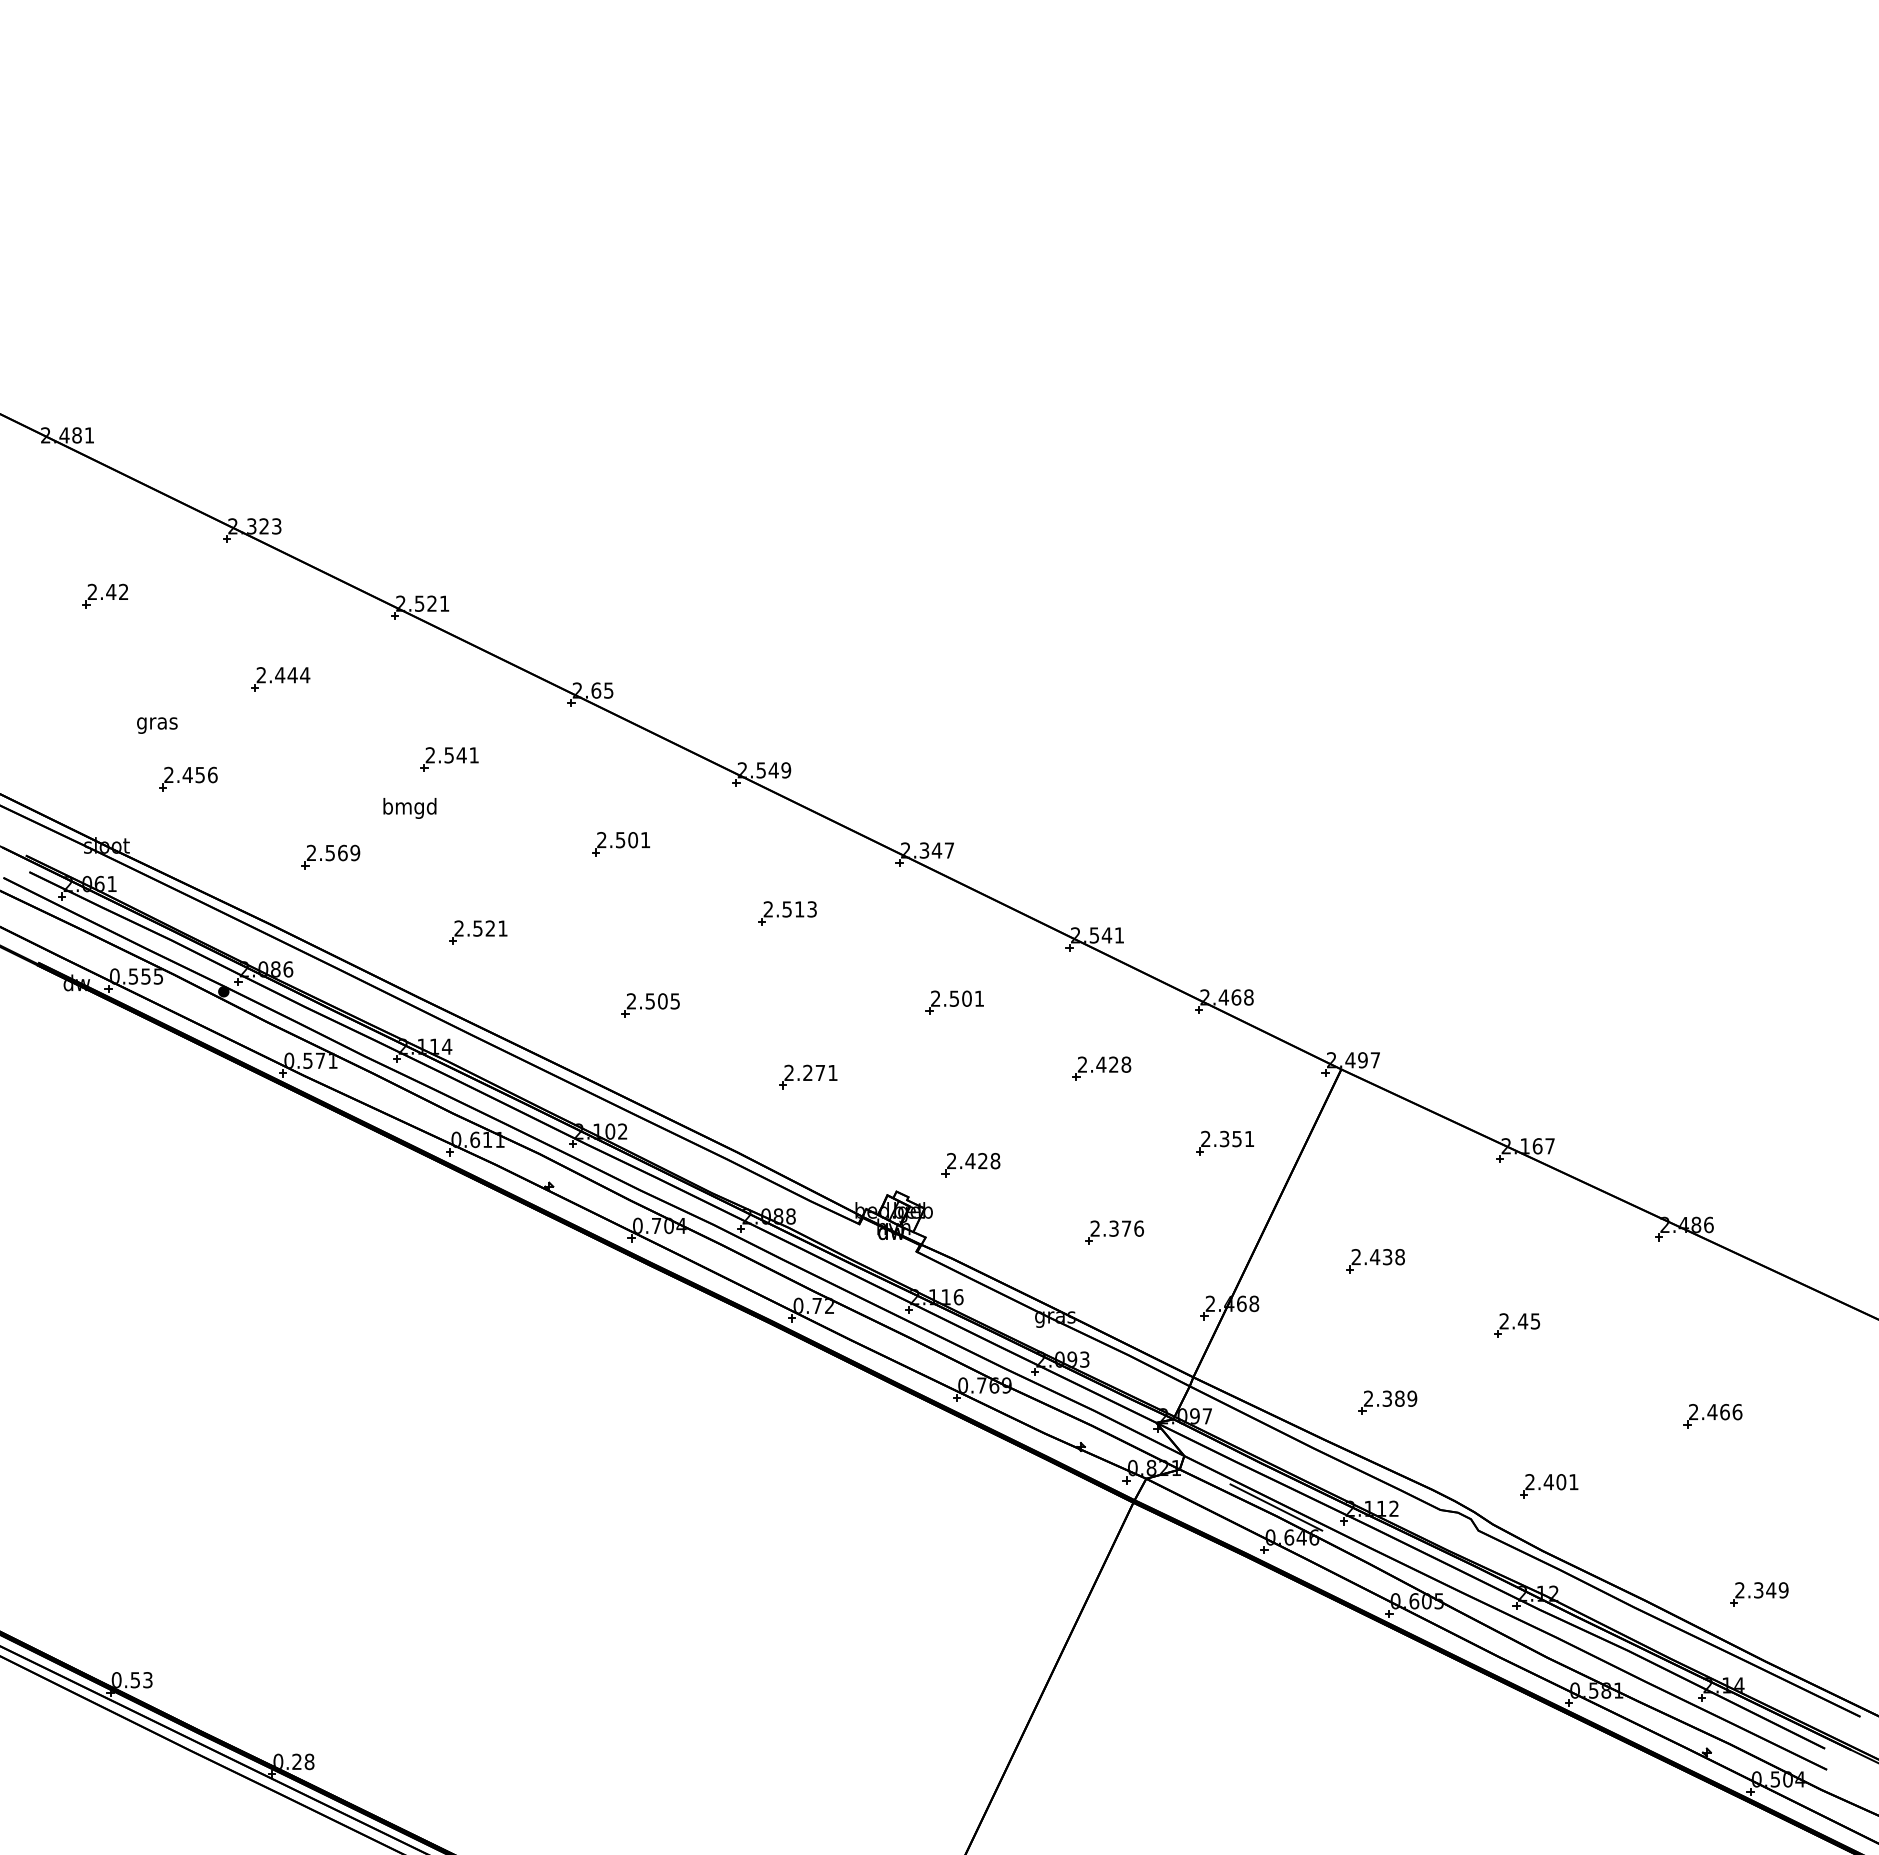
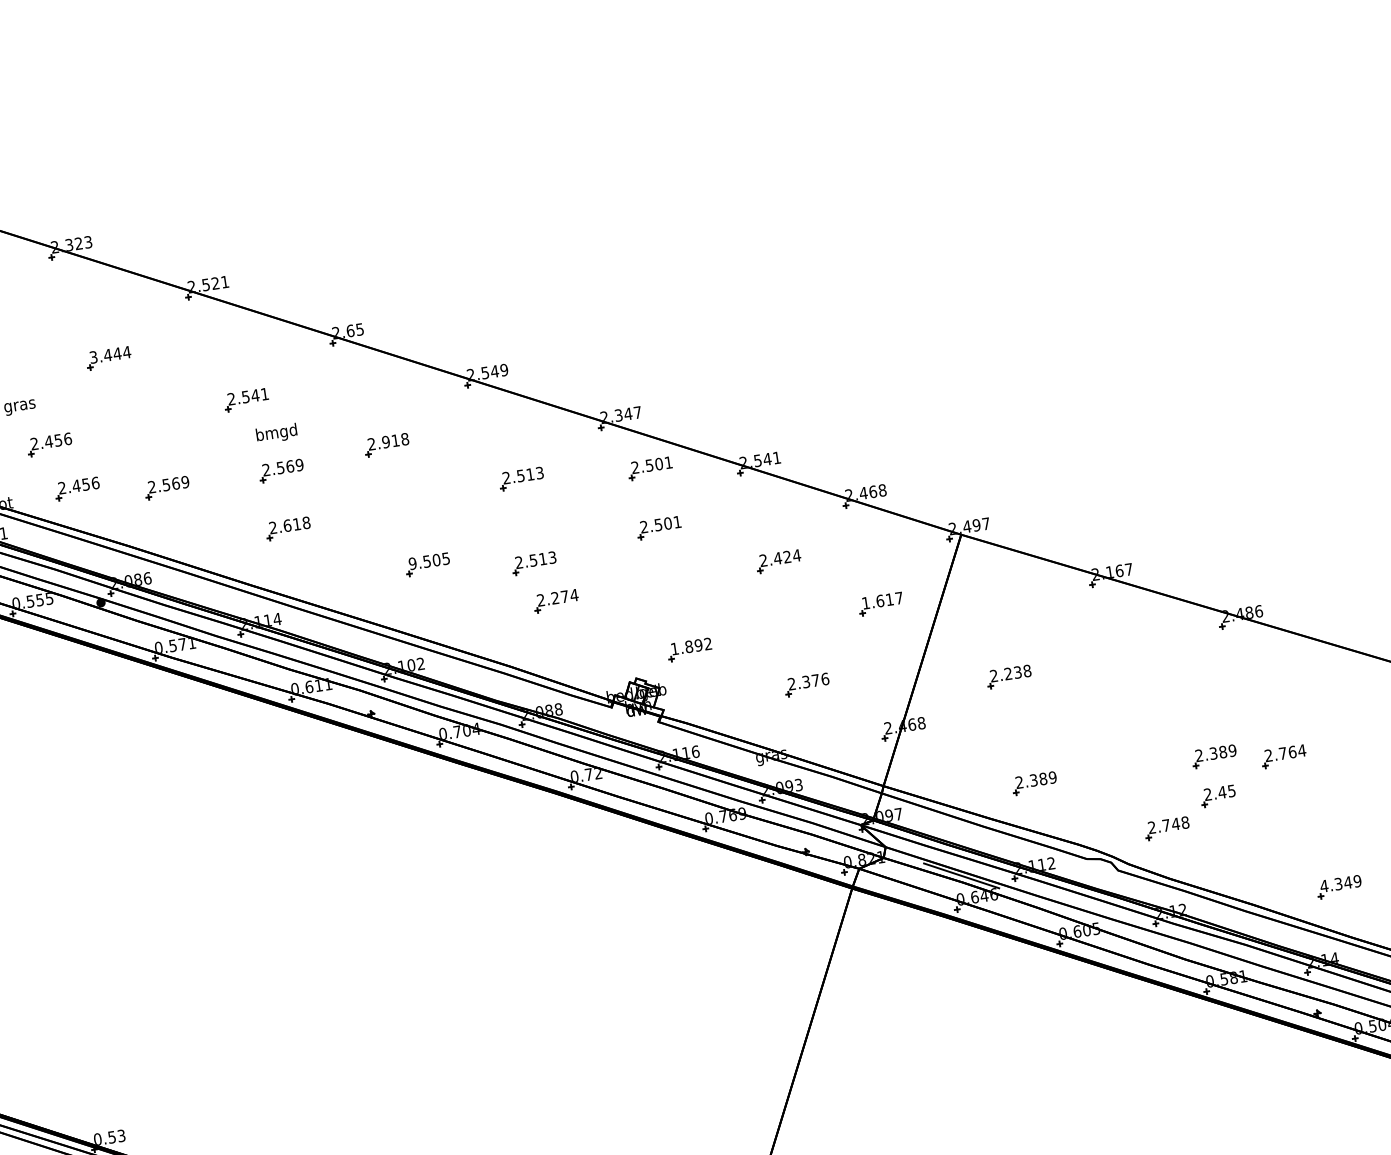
text: (261, 675) -> (93, 357), 2.444 -> 3.444
text: (409, 808) -> (276, 433), moved
part: (215, 840) -> (77, 488), added
text: (632, 840) -> (395, 441), 2.501 -> 2.918
part: (480, 856) -> (281, 470), added
part: (954, 924) -> (650, 468), added
text: (490, 928) -> (297, 524), 2.521 -> 2.618
text: (631, 1001) -> (412, 563), 2.505 -> 9.505
part: (787, 1024) -> (534, 563), added
text: (1126, 1064) -> (797, 555), 2.428 -> 2.424
text: (832, 1072) -> (573, 595), 2.271 -> 2.274
text: (1227, 1138) -> (882, 600), 2.351 -> 1.617
text: (973, 1161) -> (691, 646), 2.428 -> 1.892
text: (1375, 1257) -> (1008, 674), 2.438 -> 2.238
part: (1517, 1325) -> (1218, 796), moved
part: (1623, 1402) -> (1214, 756), added
text: (1724, 1412) -> (1292, 752), 2.466 -> 2.764
text: (1560, 1482) -> (1175, 824), 2.401 -> 2.748
text: (1739, 1590) -> (1323, 886), 2.349 -> 4.349

